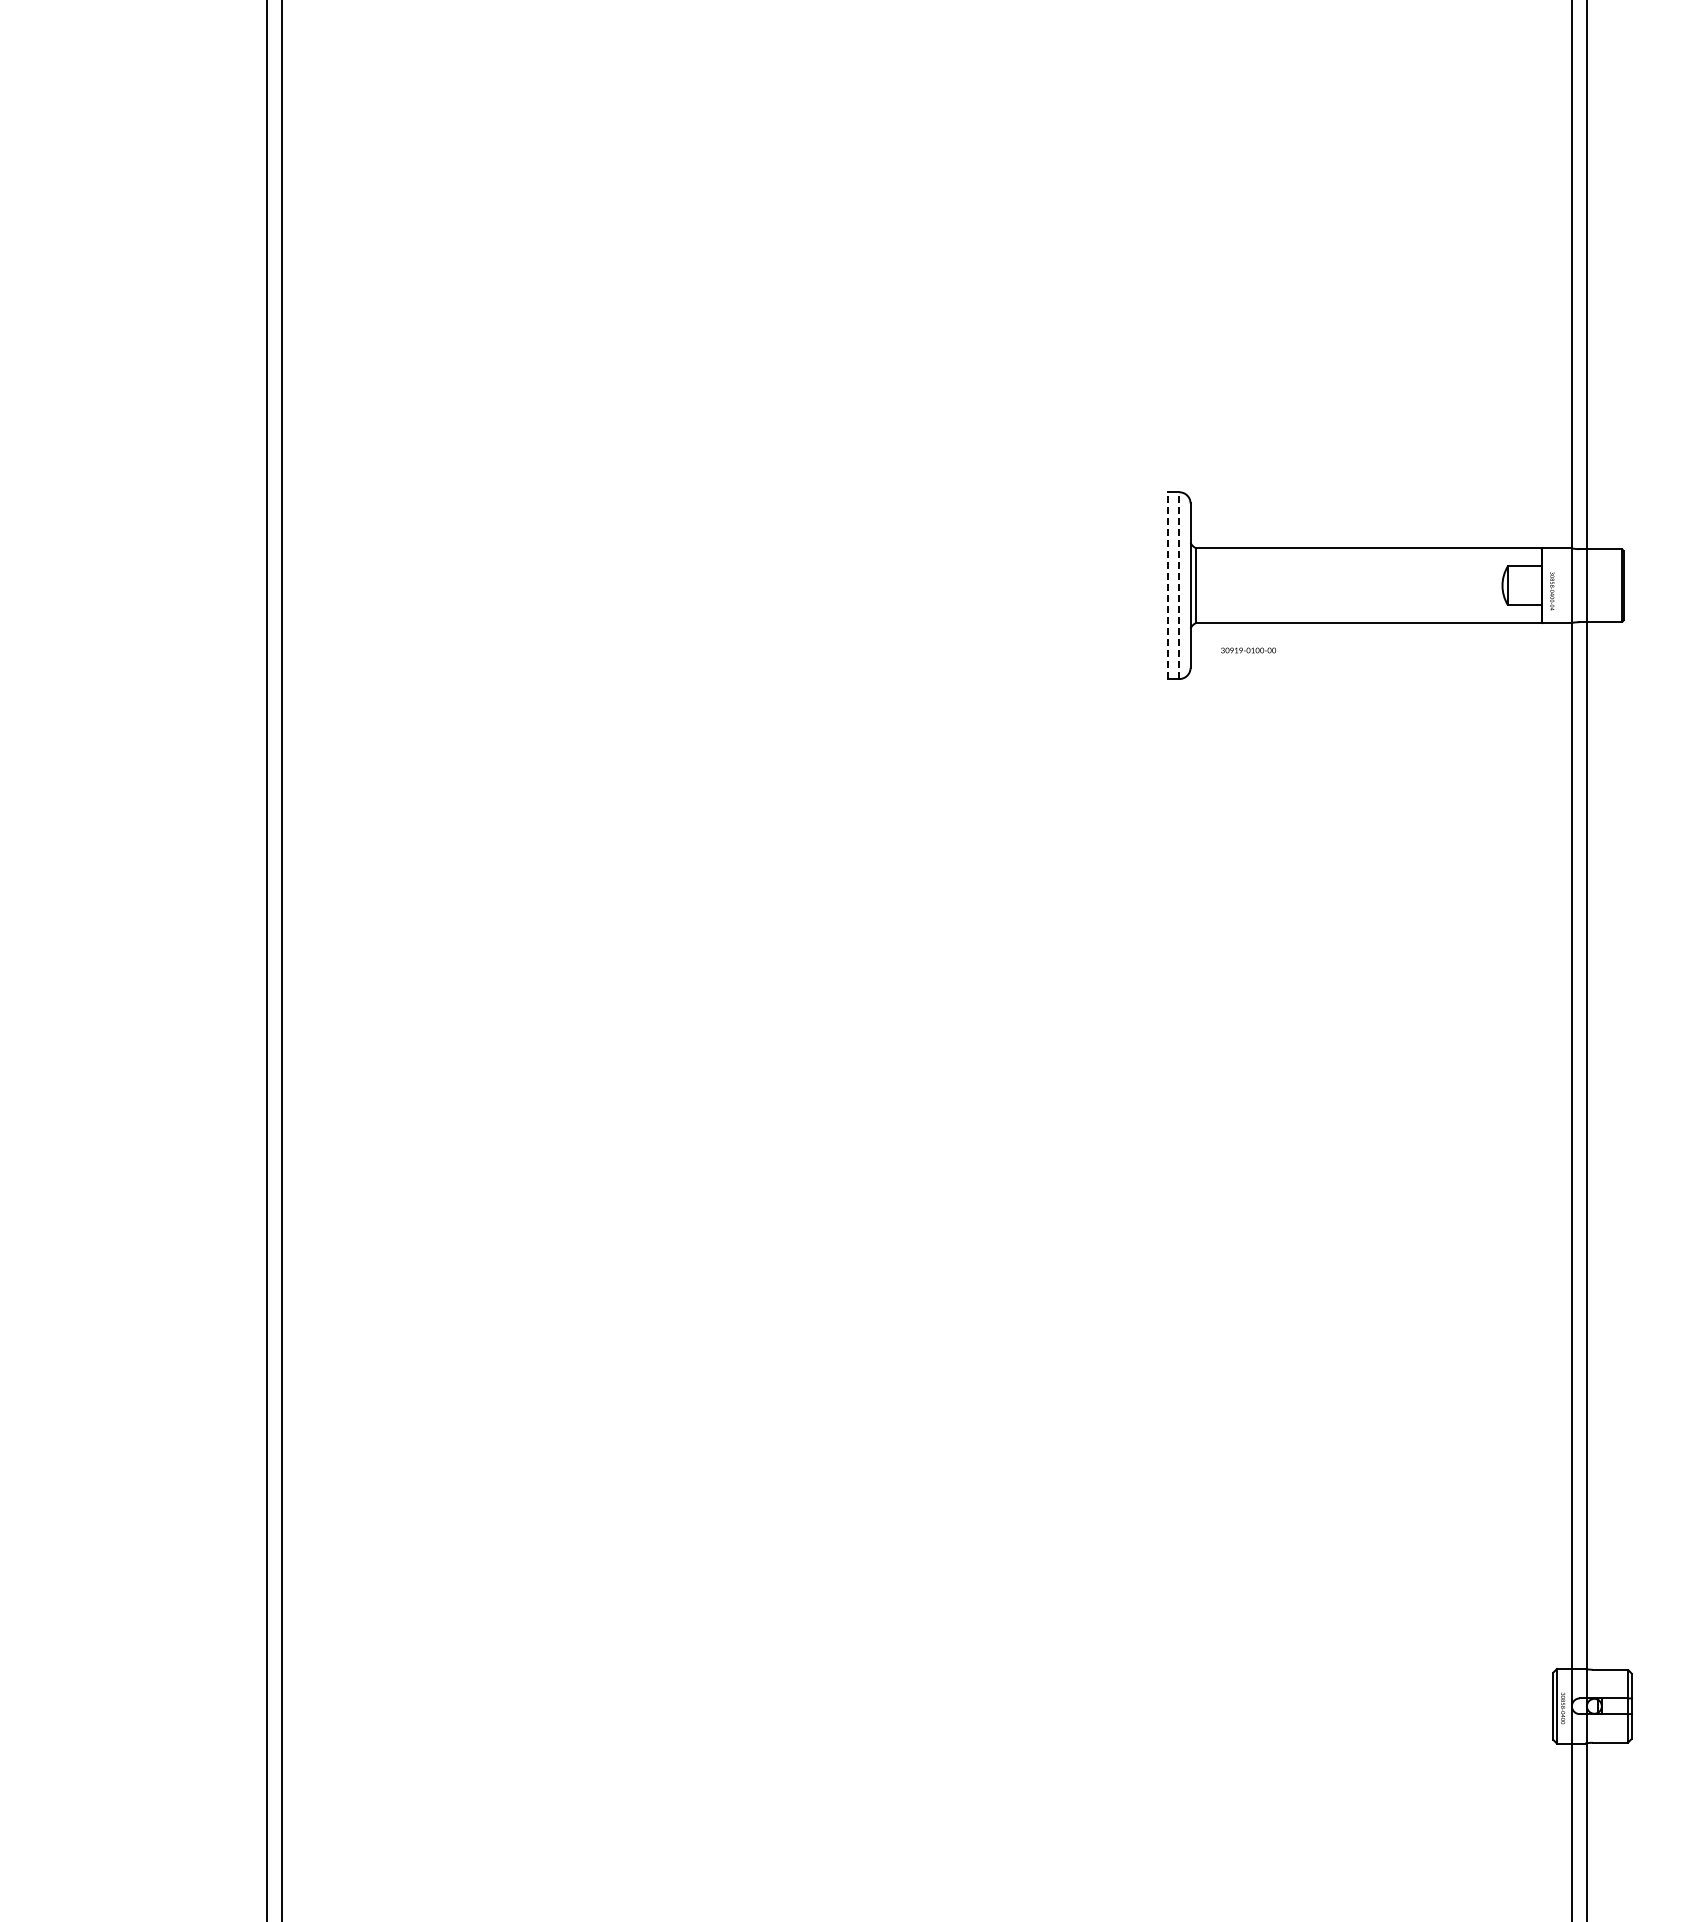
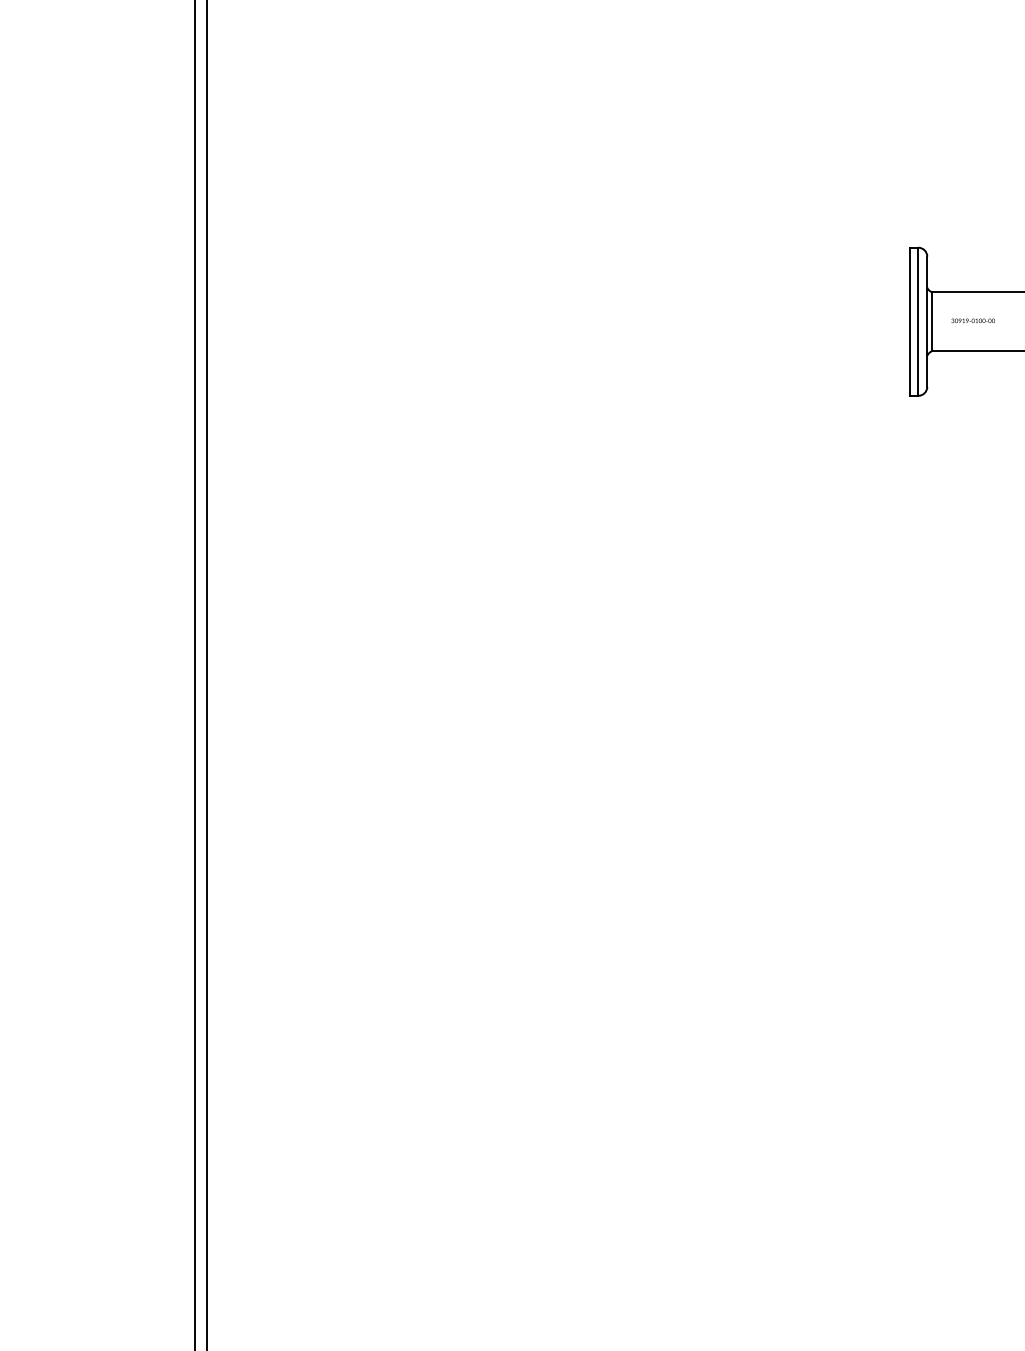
line: (1168, 585) -> (909, 321), dashed -> solid
line: (1179, 585) -> (918, 321), dashed -> solid
text: (1248, 650) -> (973, 320), moved

